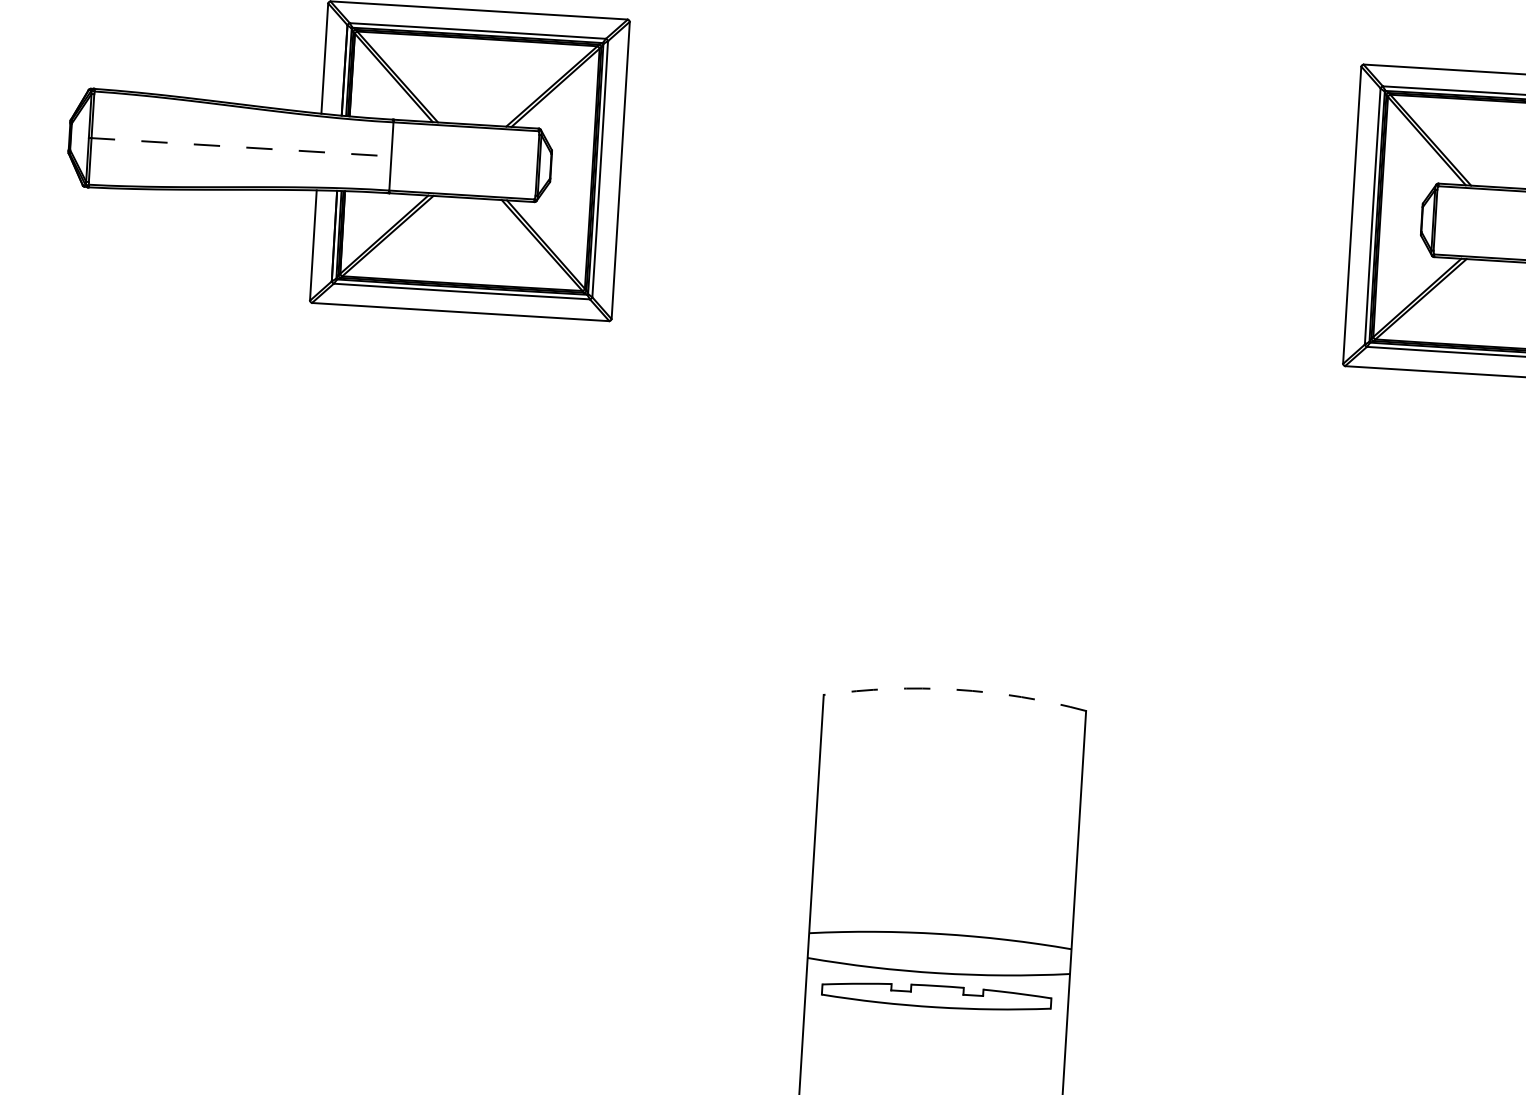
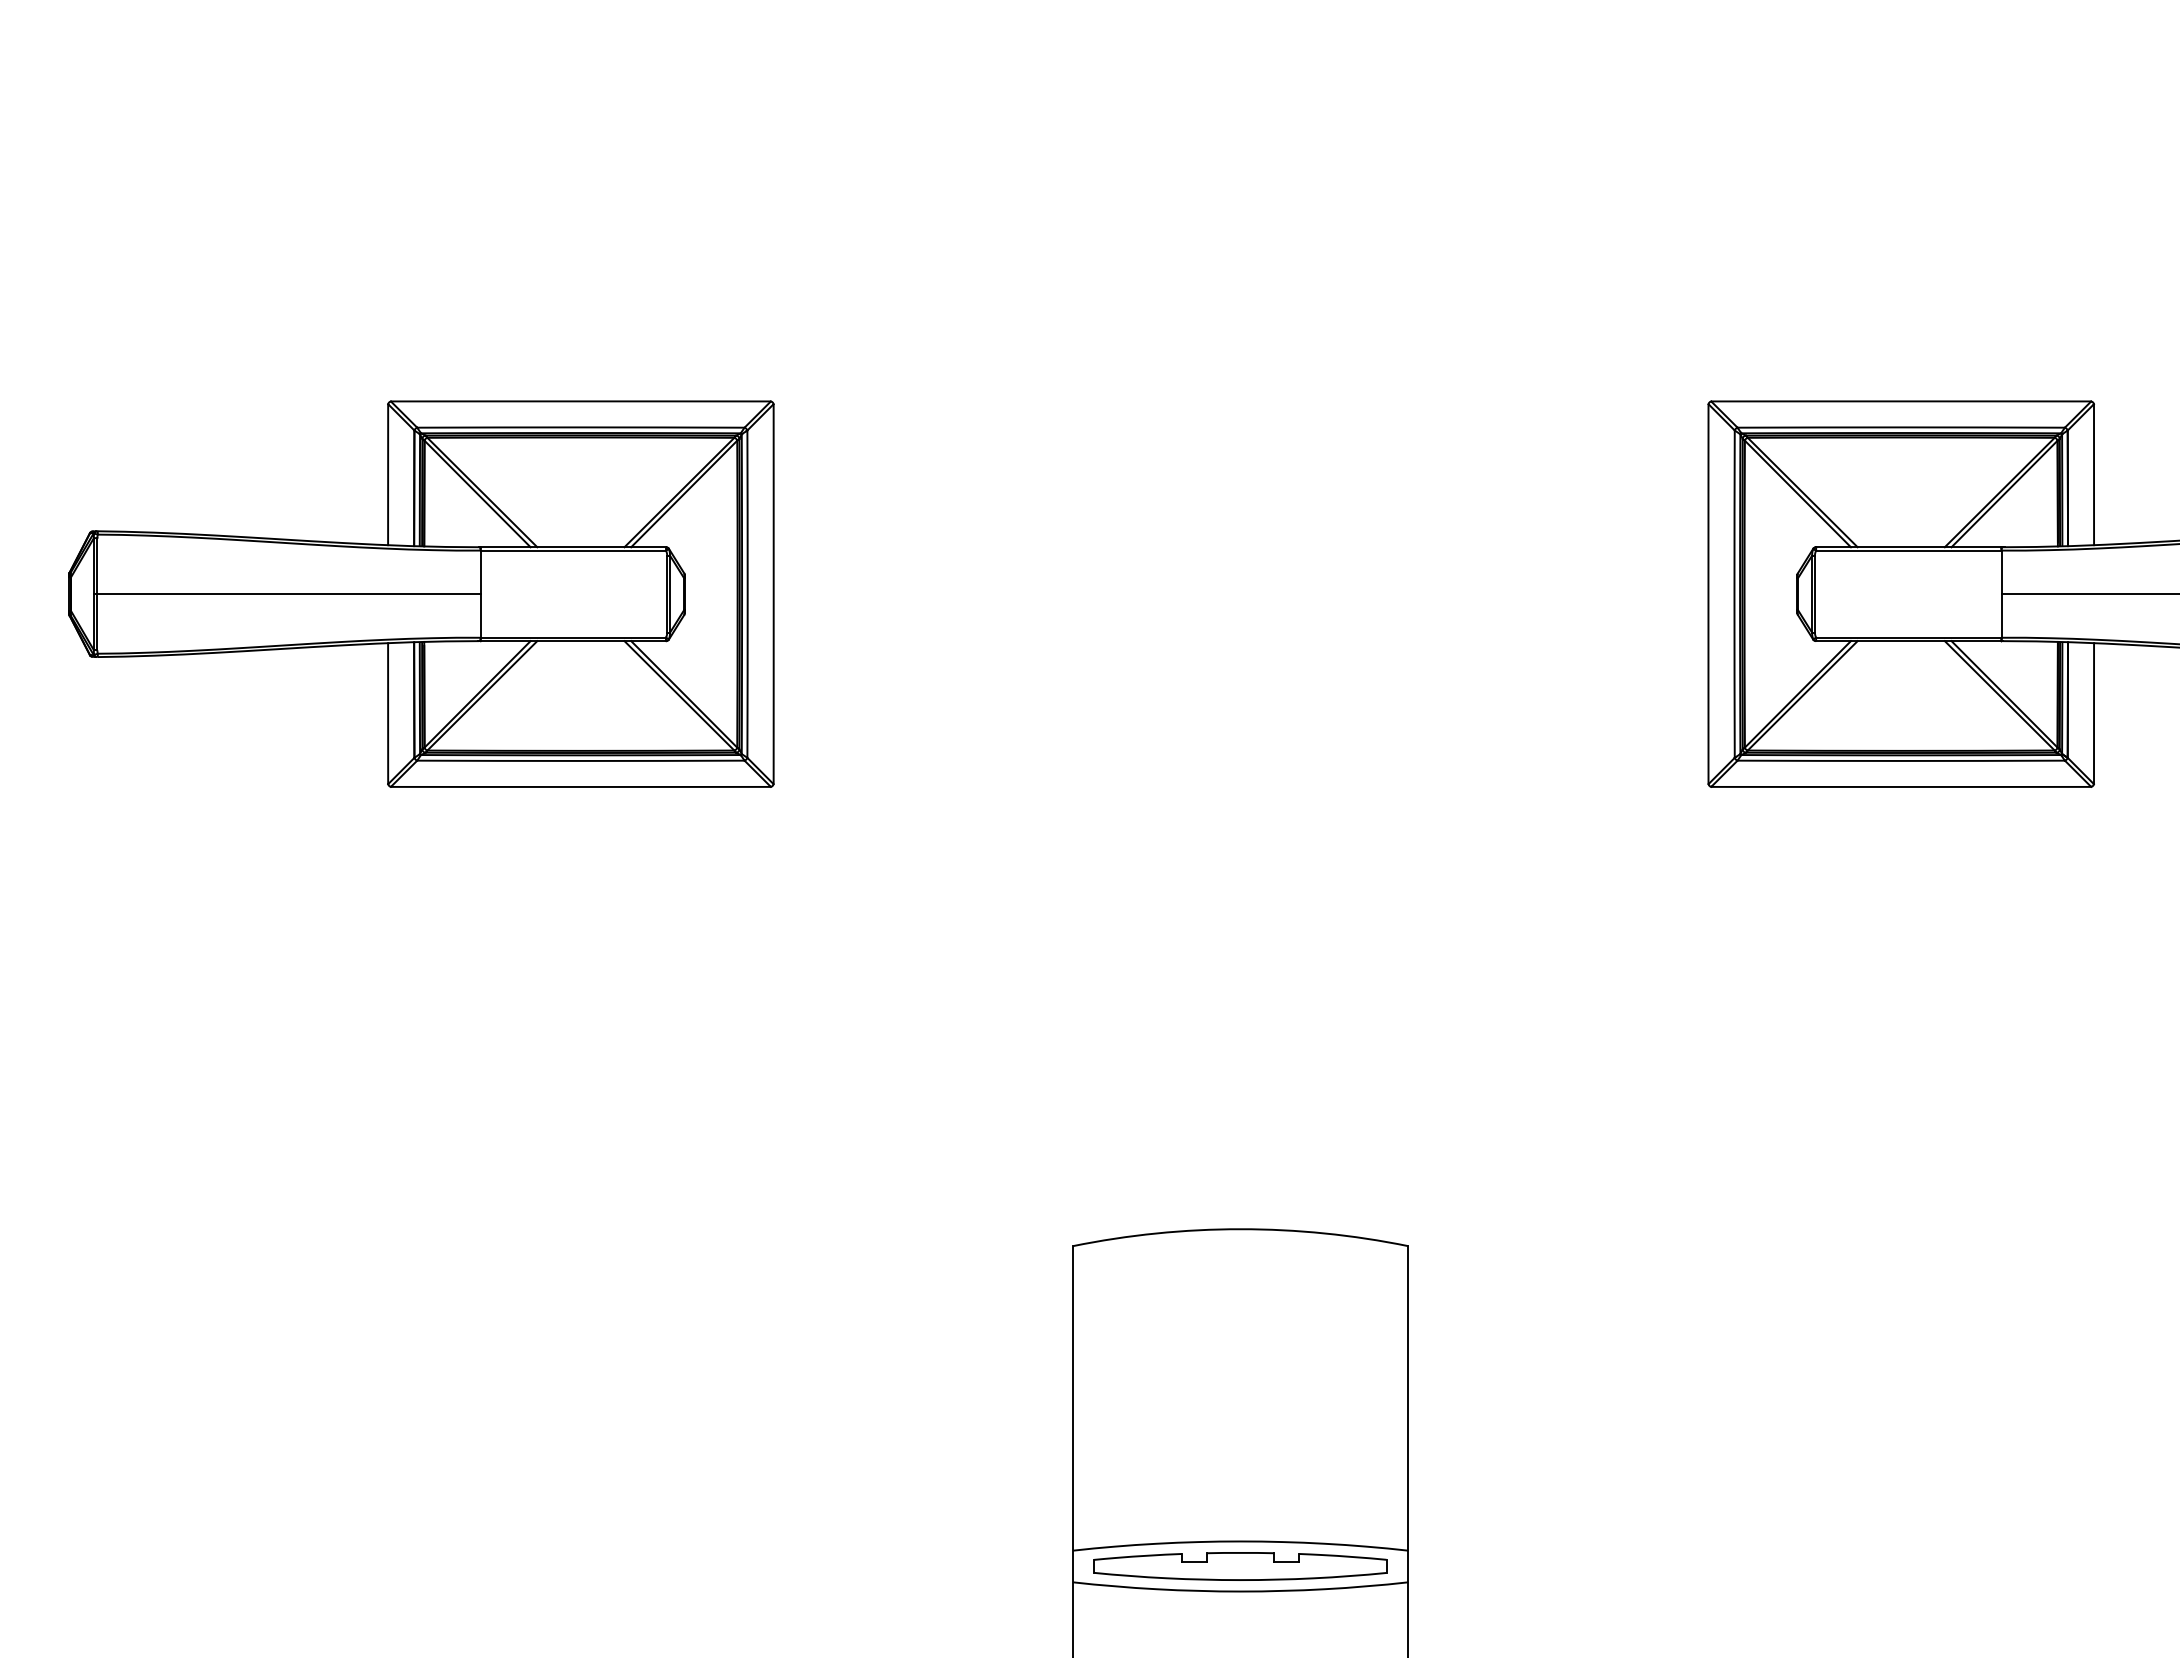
line: (240, 147) -> (287, 594), dashed -> solid
arc: (955, 689) -> (1240, 1229), dashed -> solid
part: (936, 996) -> (1240, 1566), moved

